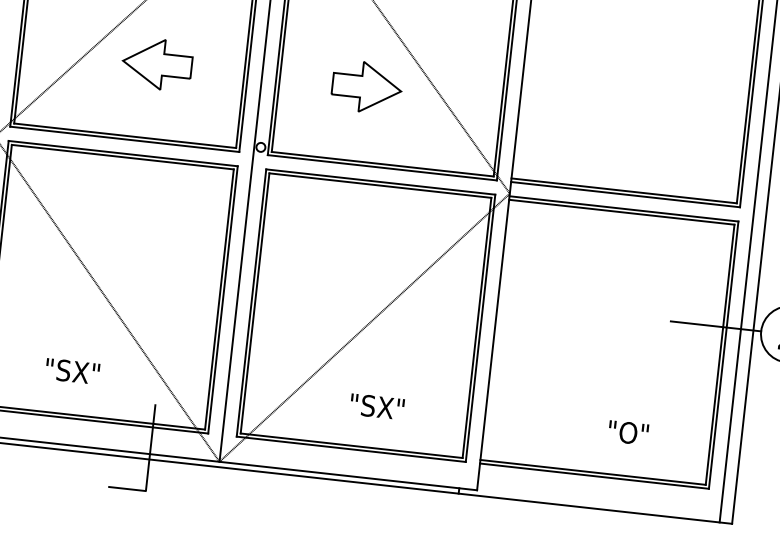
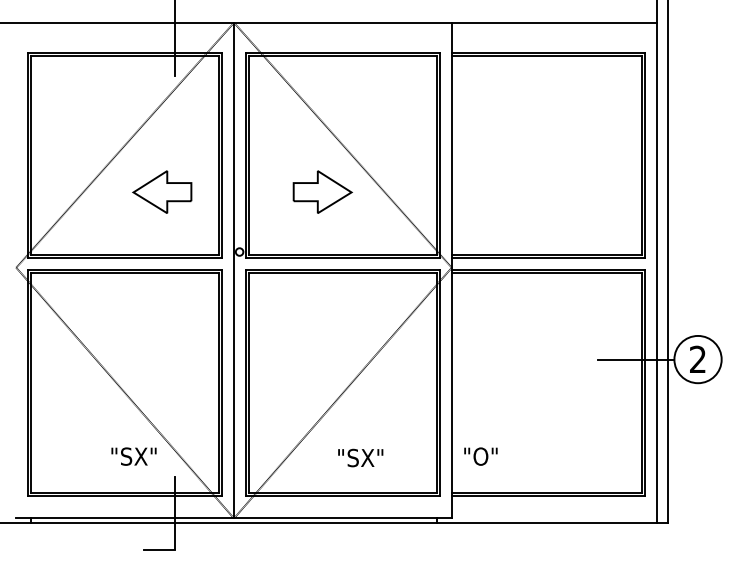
part: (157, 63) -> (162, 191), moved
text: (72, 371) -> (133, 456), moved
text: (627, 432) -> (480, 456), moved

